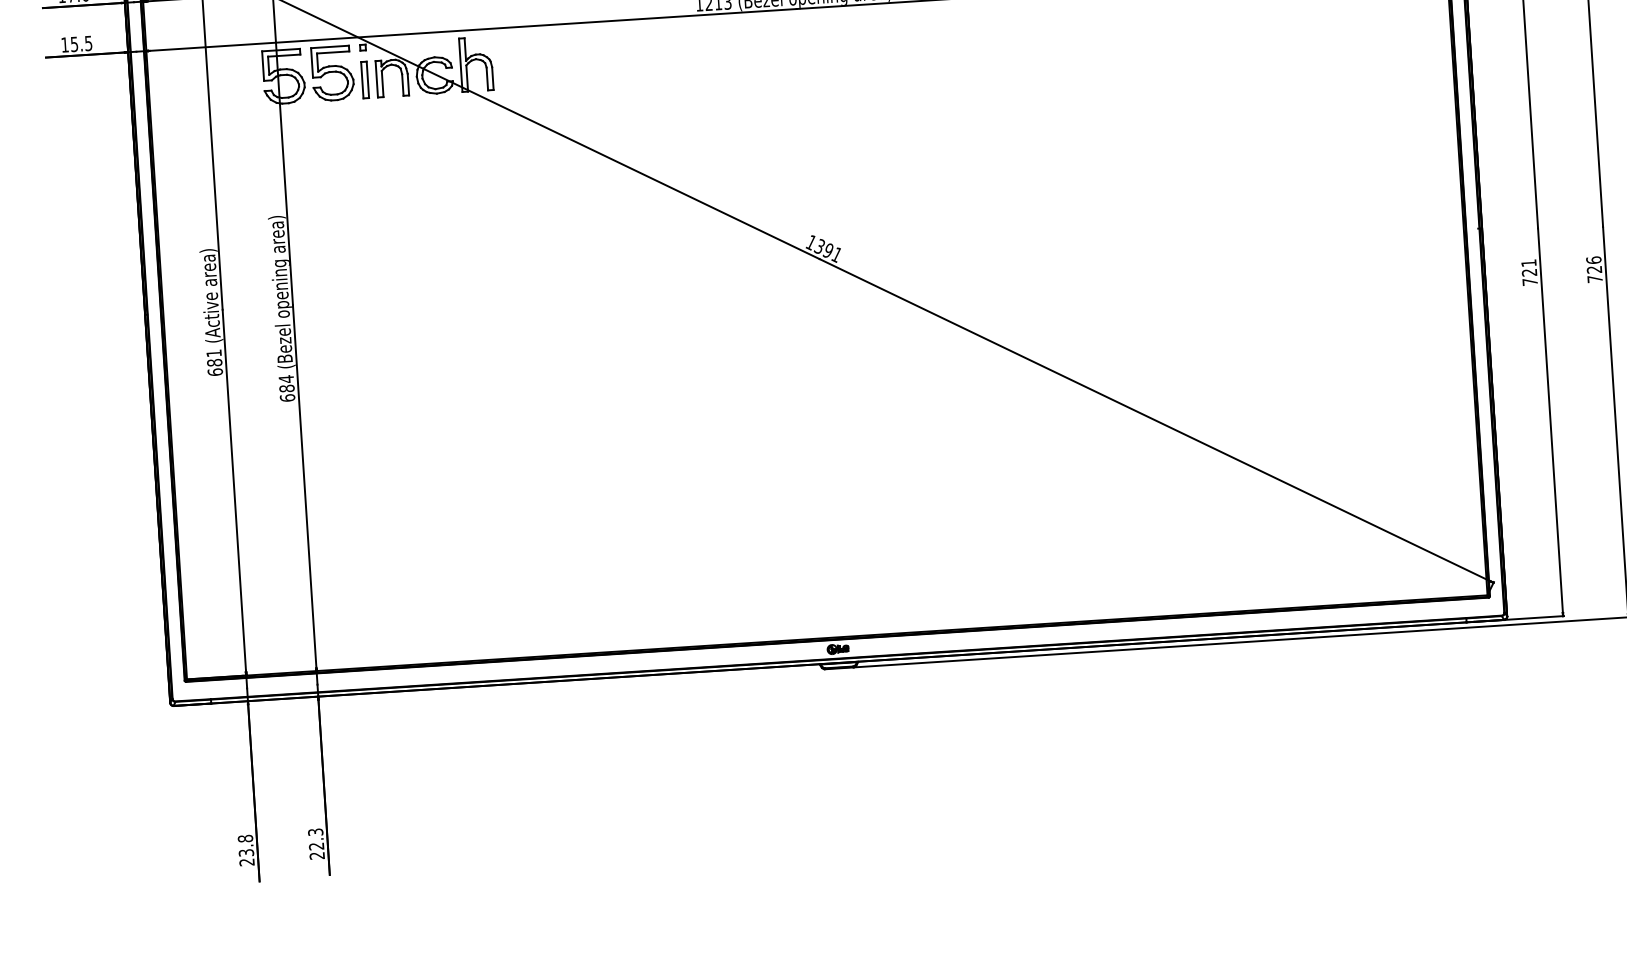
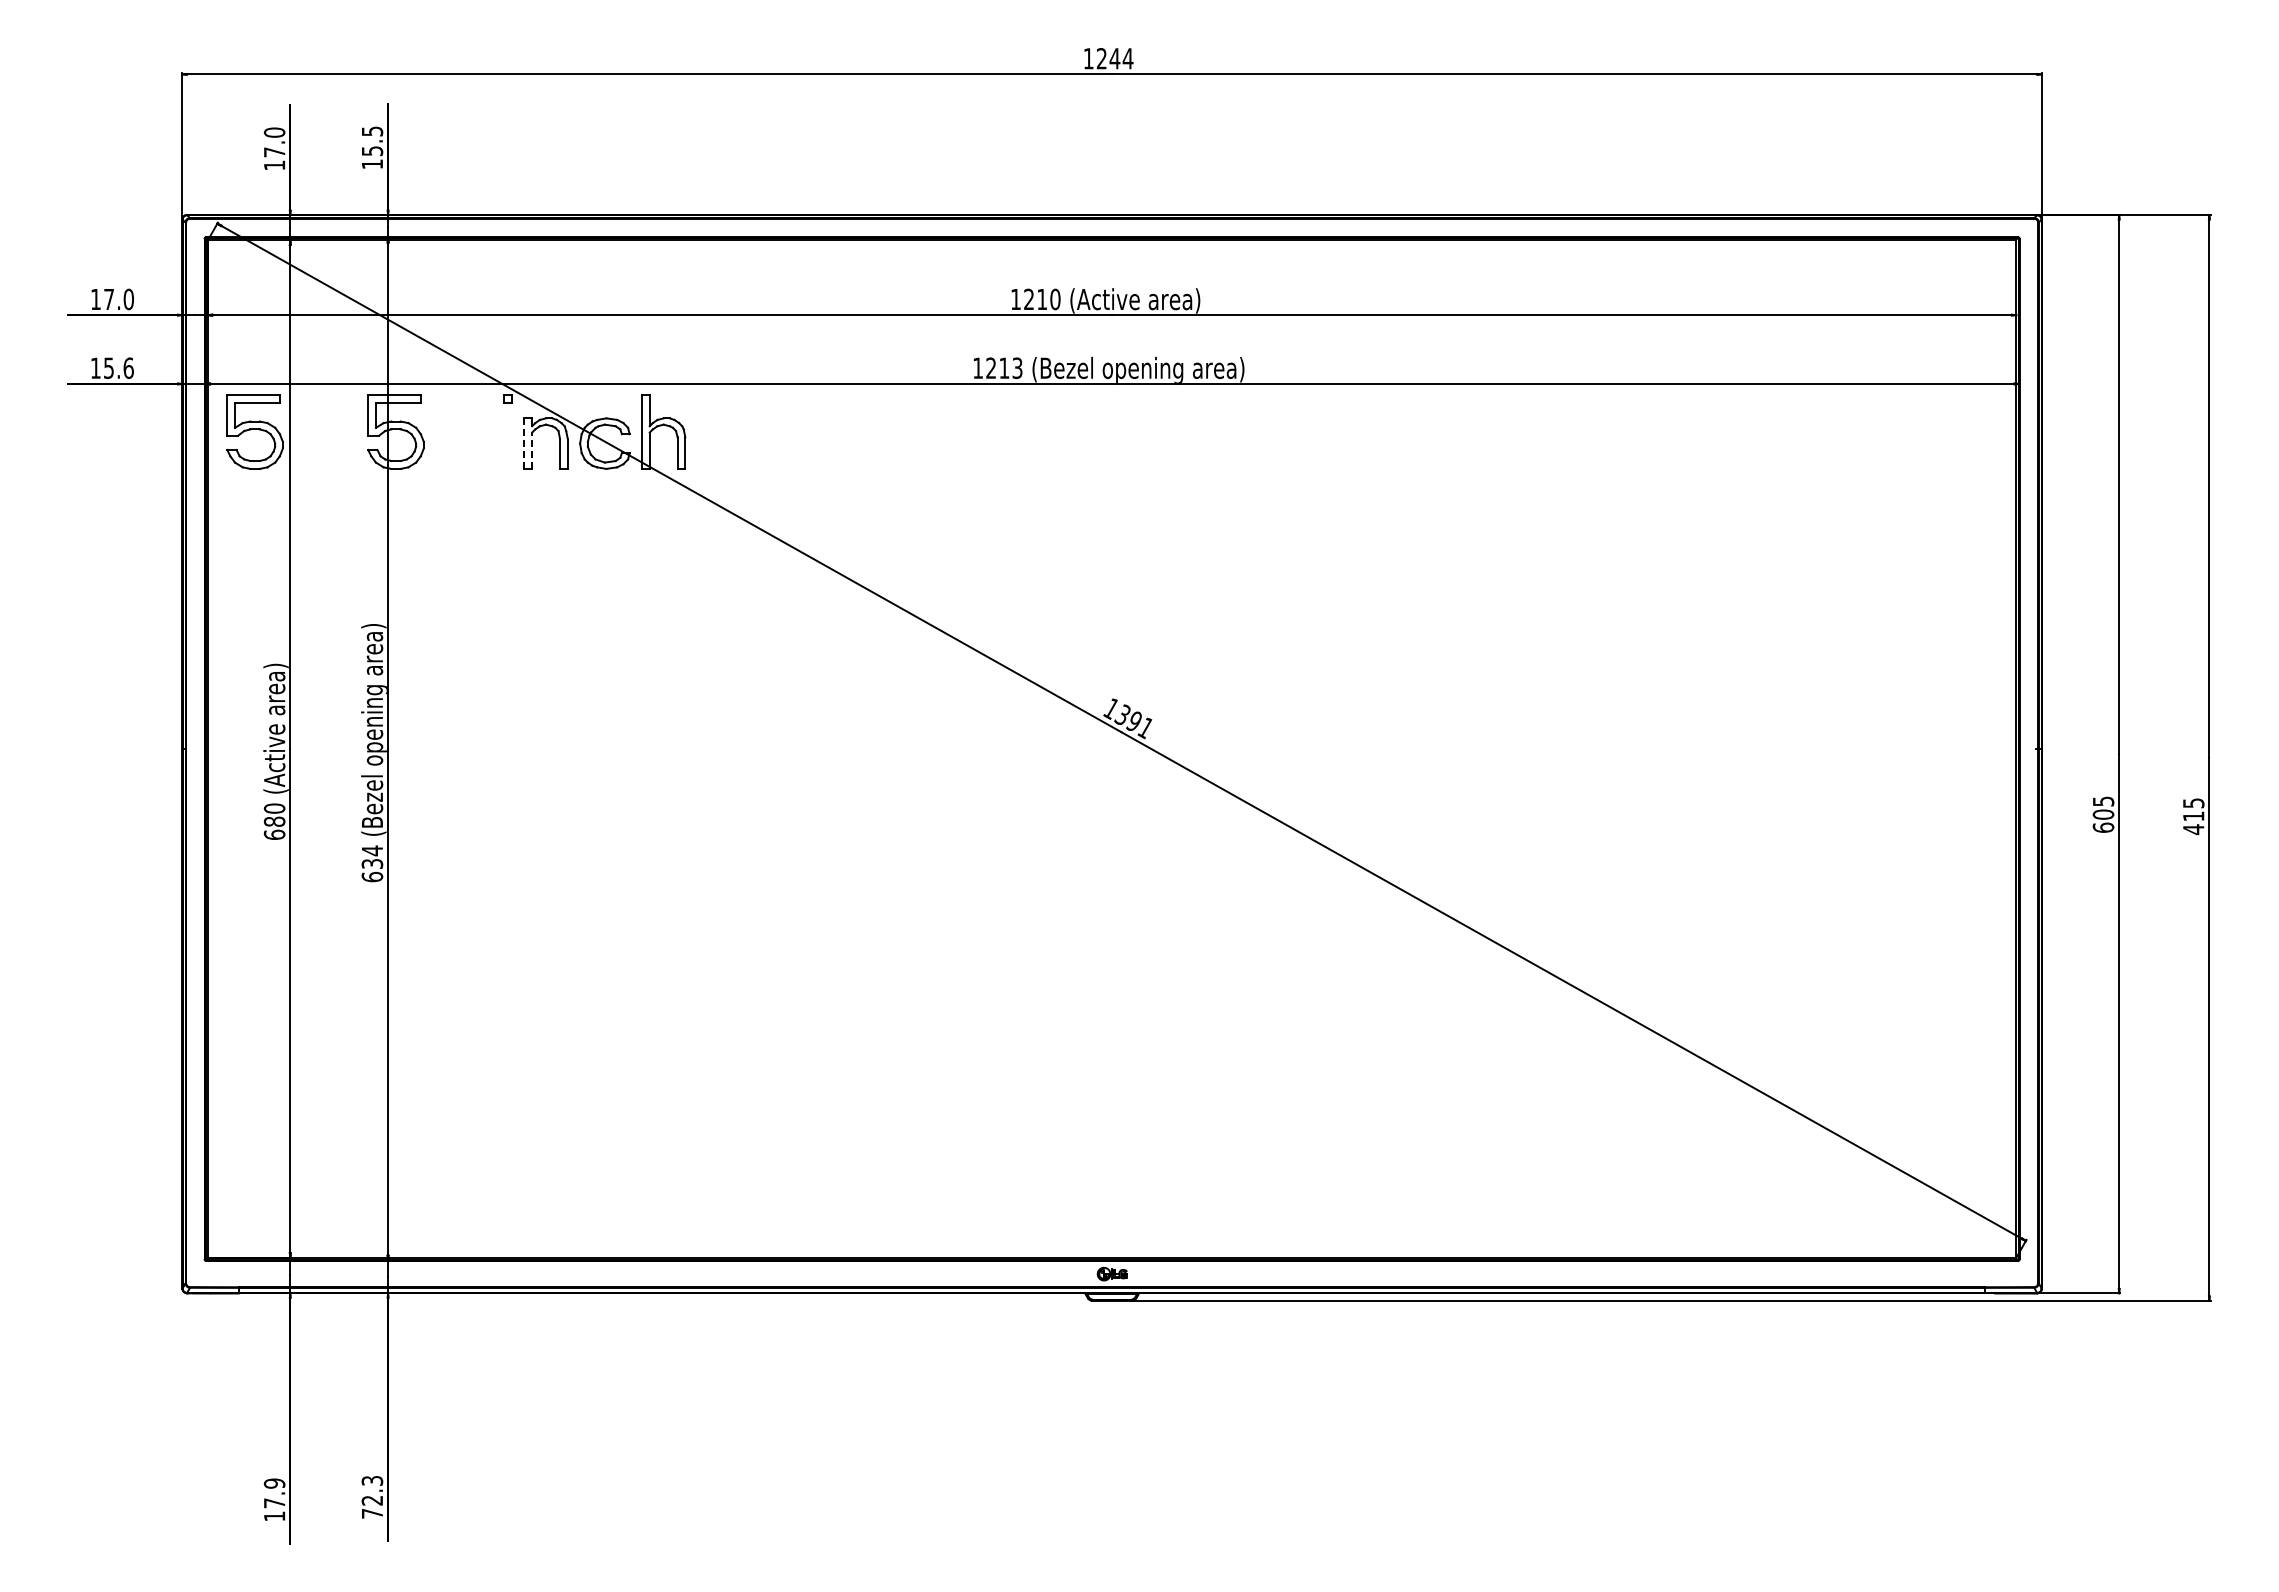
text: (88, 43) -> (128, 368), 15.5 -> 15.6
part: (332, 73) -> (254, 431), moved
part: (364, 79) -> (507, 443), removed
line: (376, 79) -> (524, 444), solid -> dashed
line: (382, 83) -> (532, 450), solid -> dashed
text: (1594, 269) -> (2193, 816), 726 -> 415
text: (1529, 272) -> (2103, 814), 721 -> 605
text: (214, 353) -> (274, 808), 681 -> 680
text: (287, 388) -> (372, 863), 684 -> 634
text: (246, 850) -> (274, 1499), 23.8 -> 17.9
text: (316, 855) -> (371, 1513), 22.3 -> 72.3

